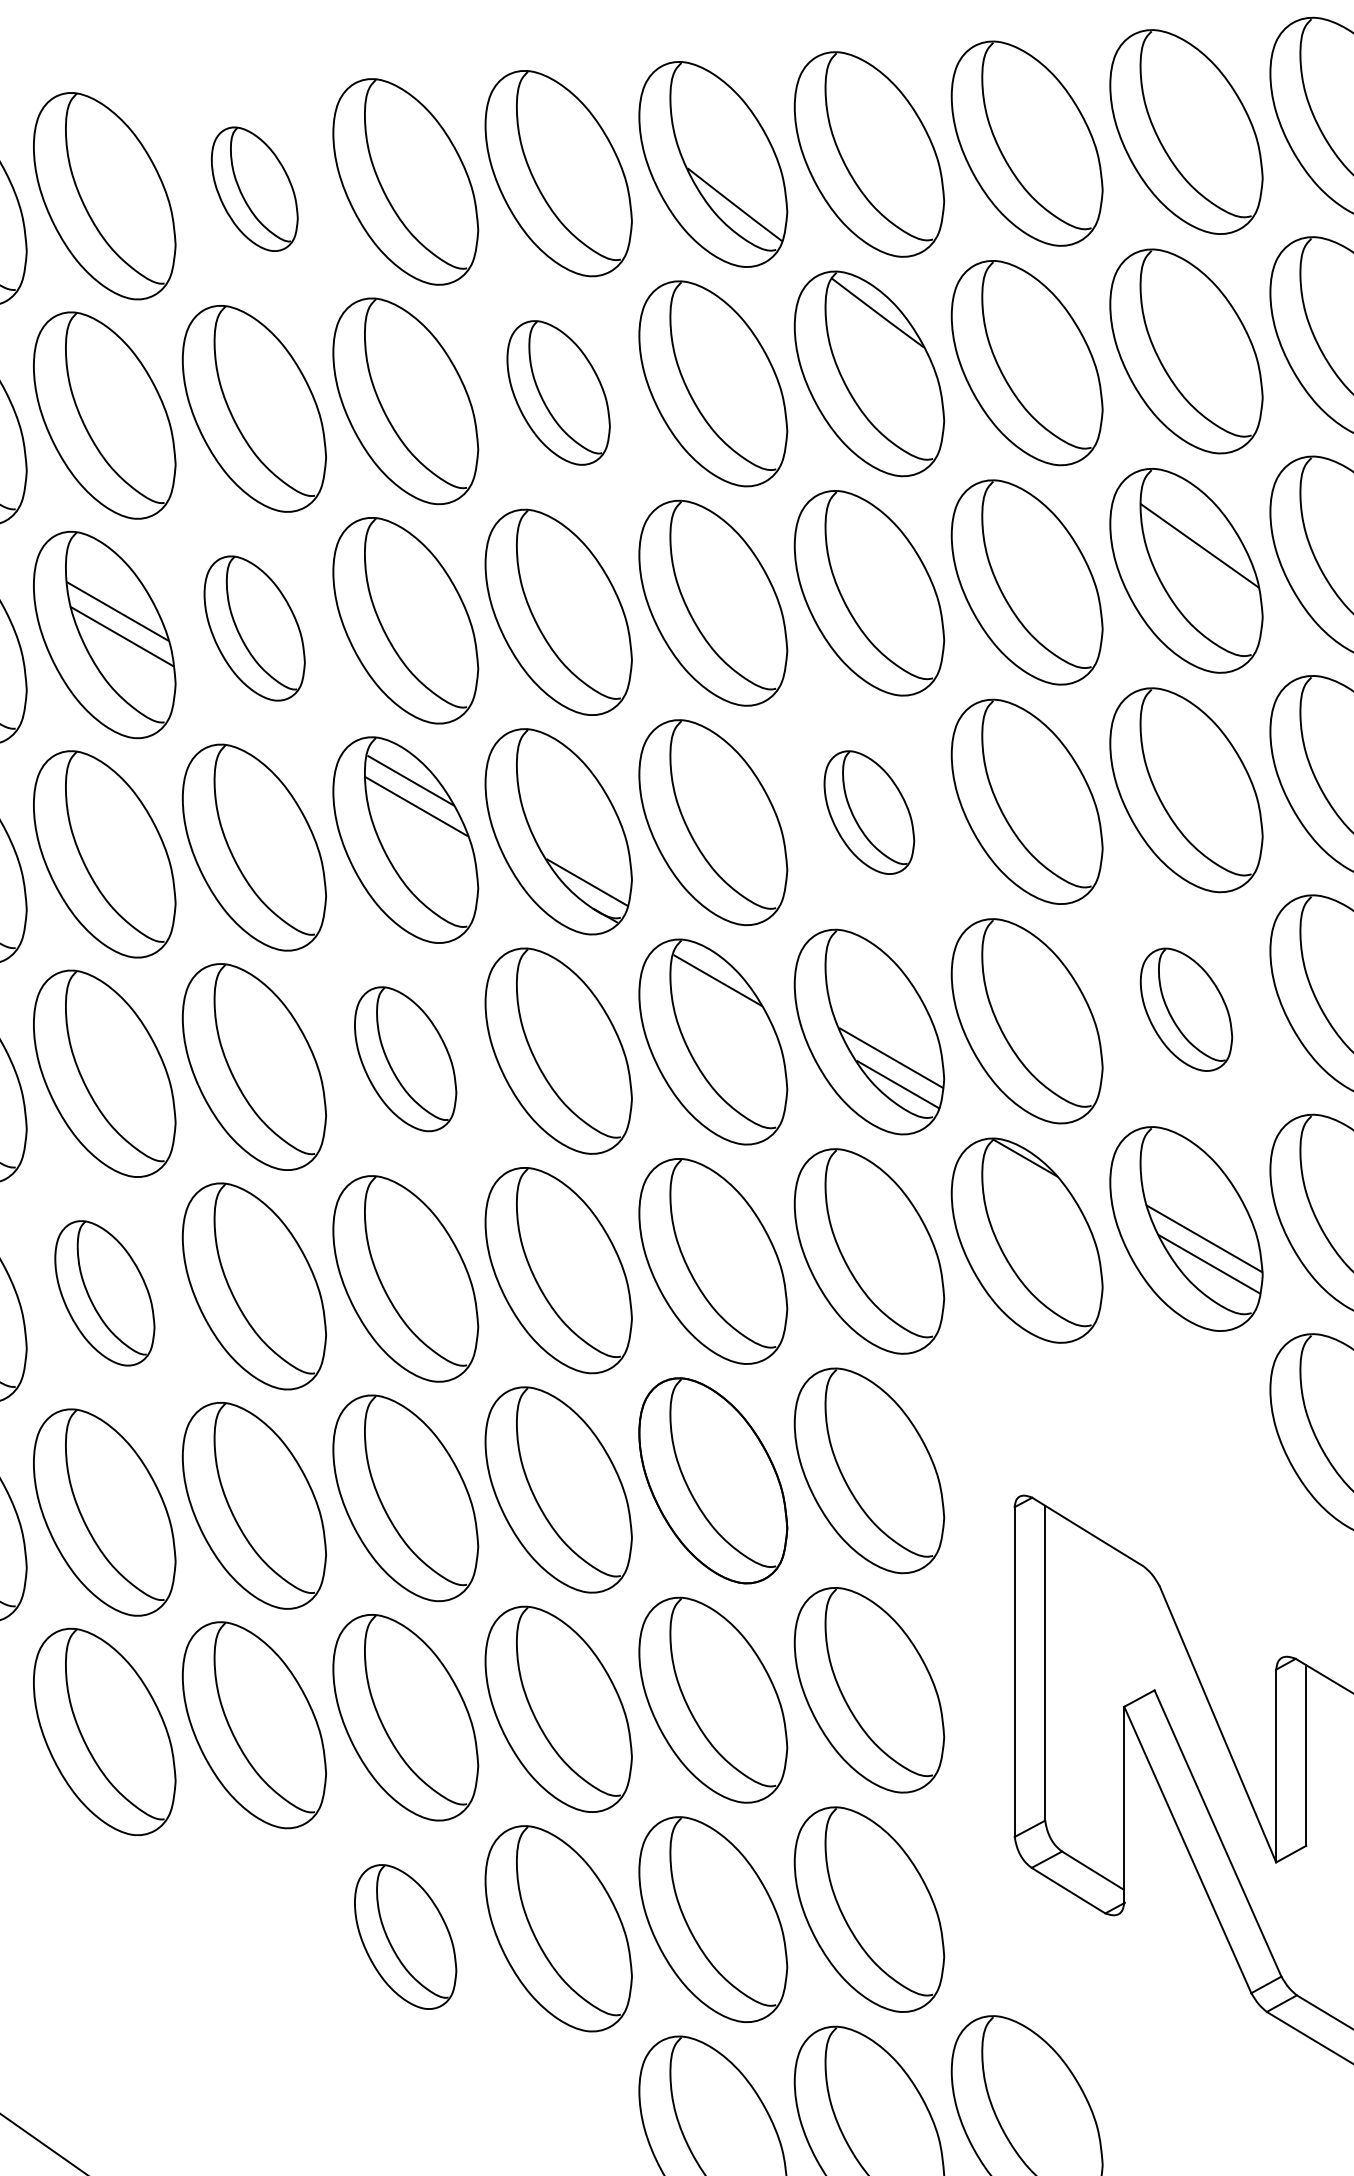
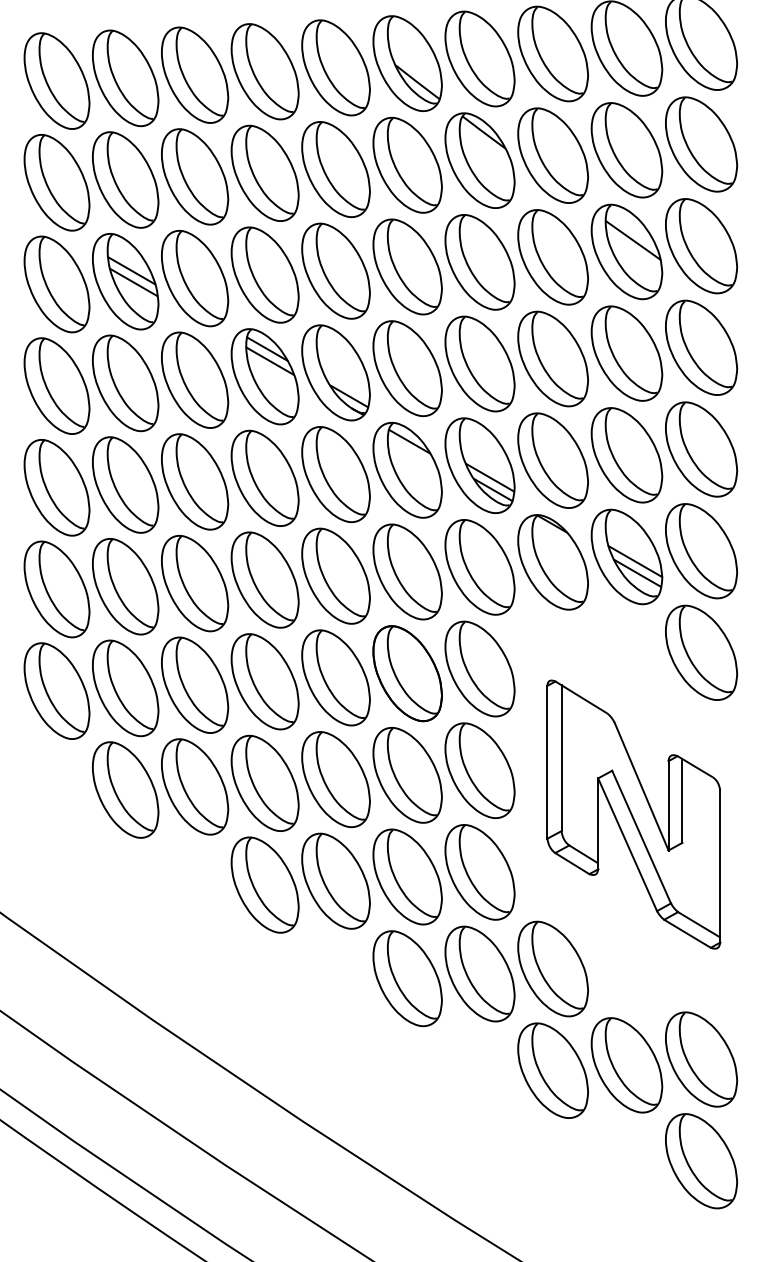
part: (255, 187) -> (195, 74), size x1.67
part: (557, 392) -> (335, 169), size x1.43
part: (255, 628) -> (195, 278), size x1.43
part: (868, 811) -> (479, 363), size x1.67
part: (1185, 1010) -> (626, 455), size x1.67
part: (404, 1057) -> (264, 477), size x1.43
part: (104, 1292) -> (125, 586), size x1.43
part: (404, 1935) -> (264, 884), size x1.43

